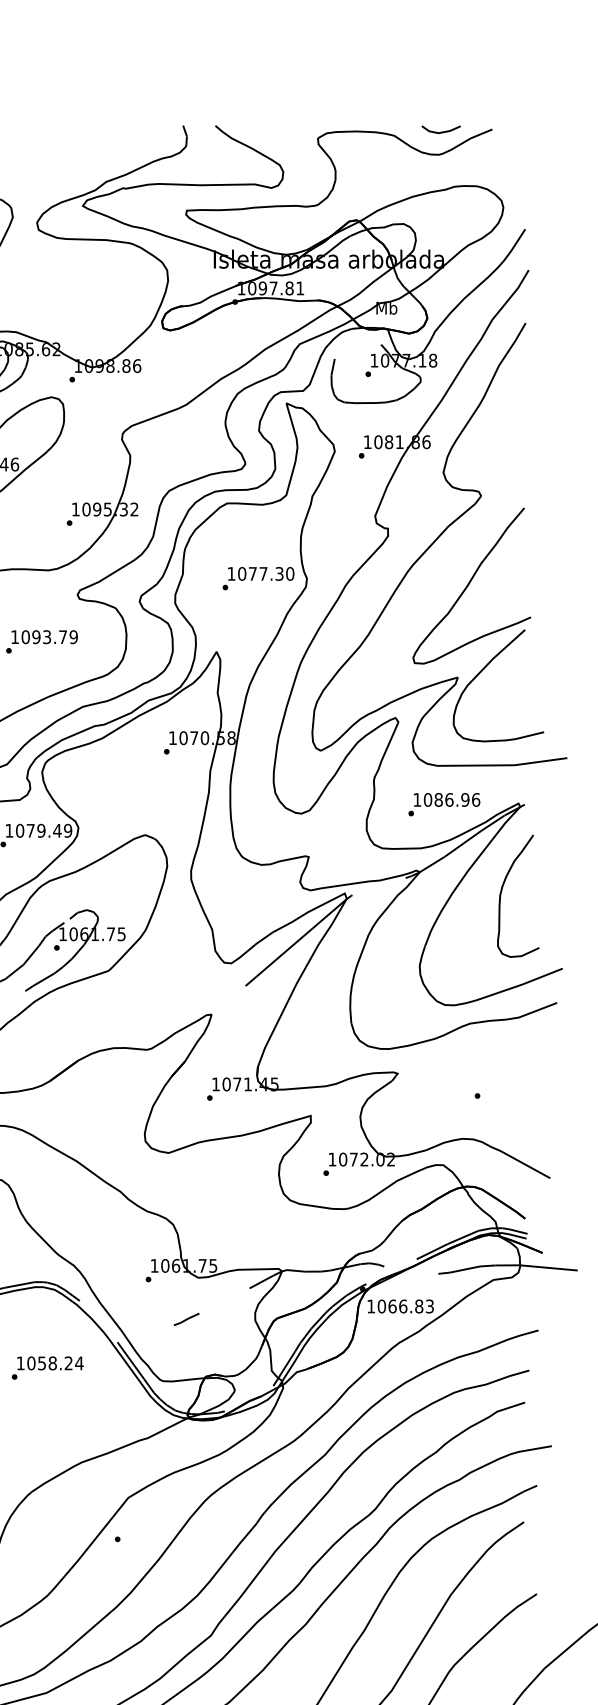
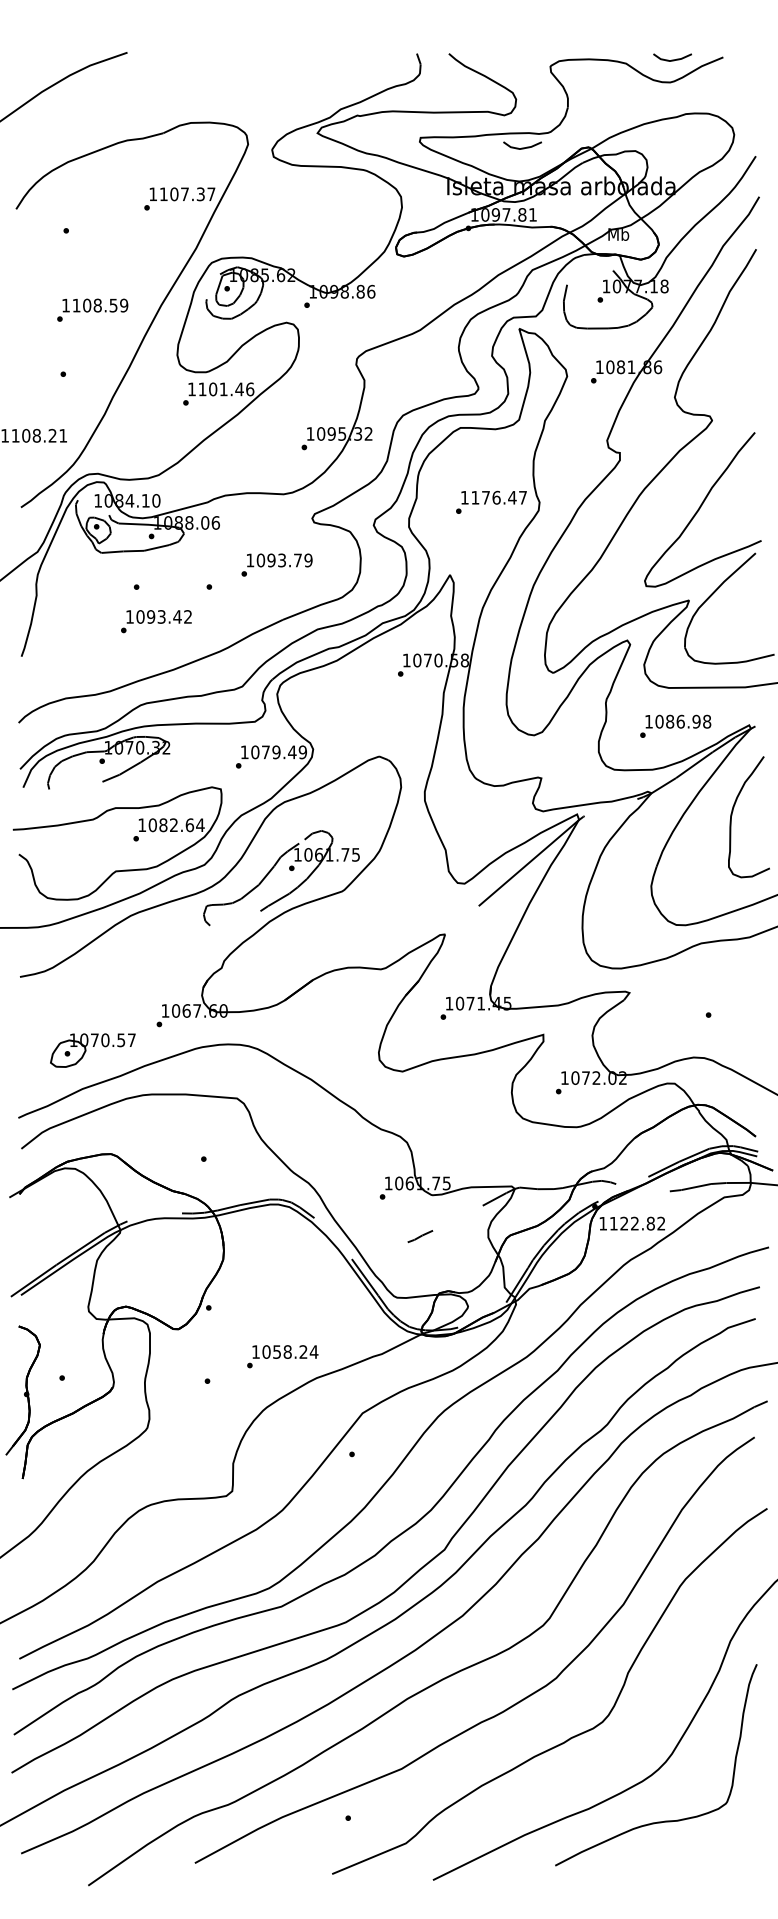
line: (289, 220) -> (522, 147), added
text: (266, 573) -> (499, 497), 1077.30 -> 1176.47
text: (476, 799) -> (707, 721), 1086.96 -> 1086.98
text: (405, 1306) -> (637, 1223), 1066.83 -> 1122.82
text: (47, 1367) -> (282, 1356), moved

